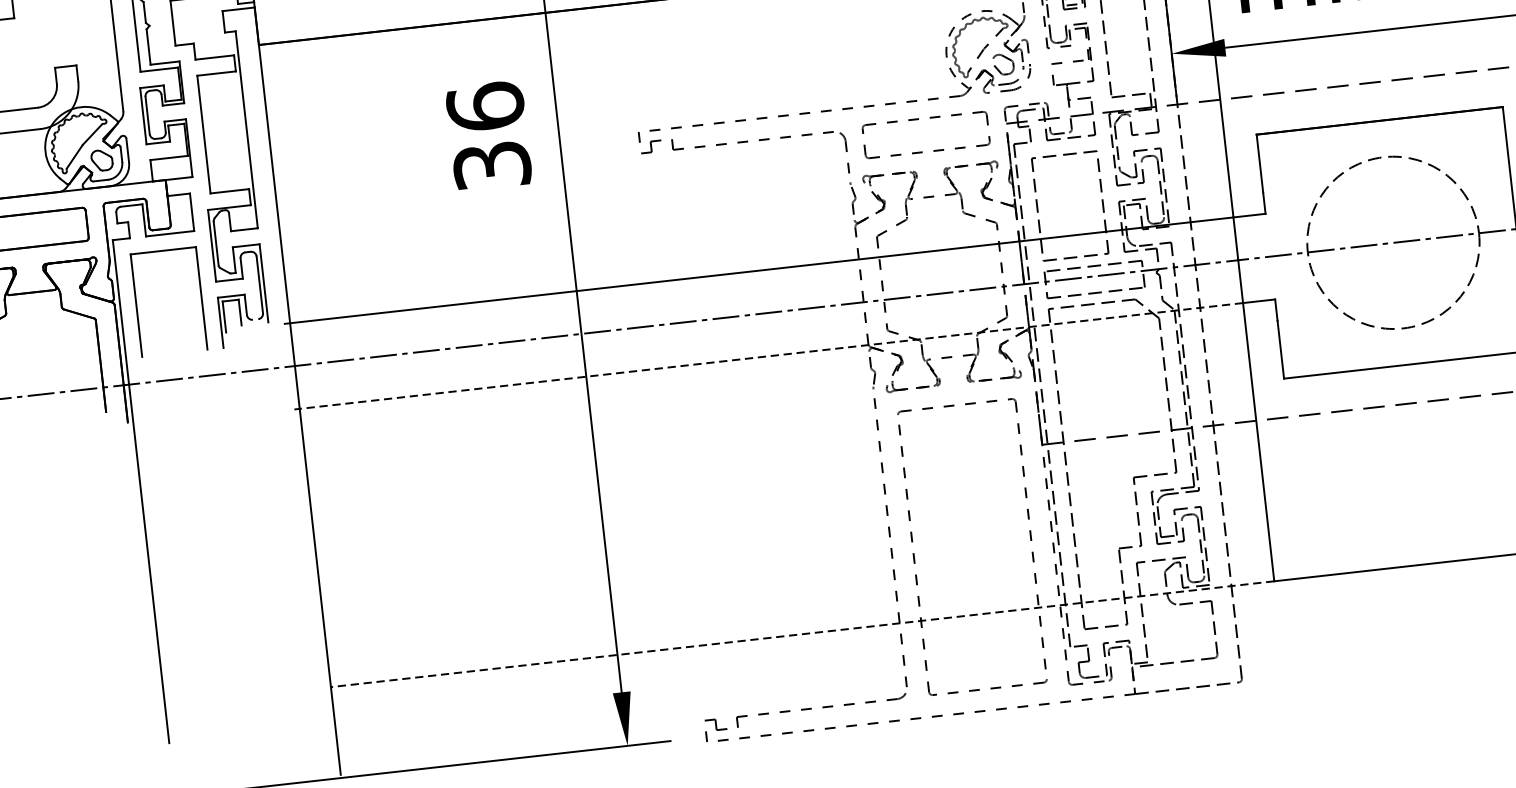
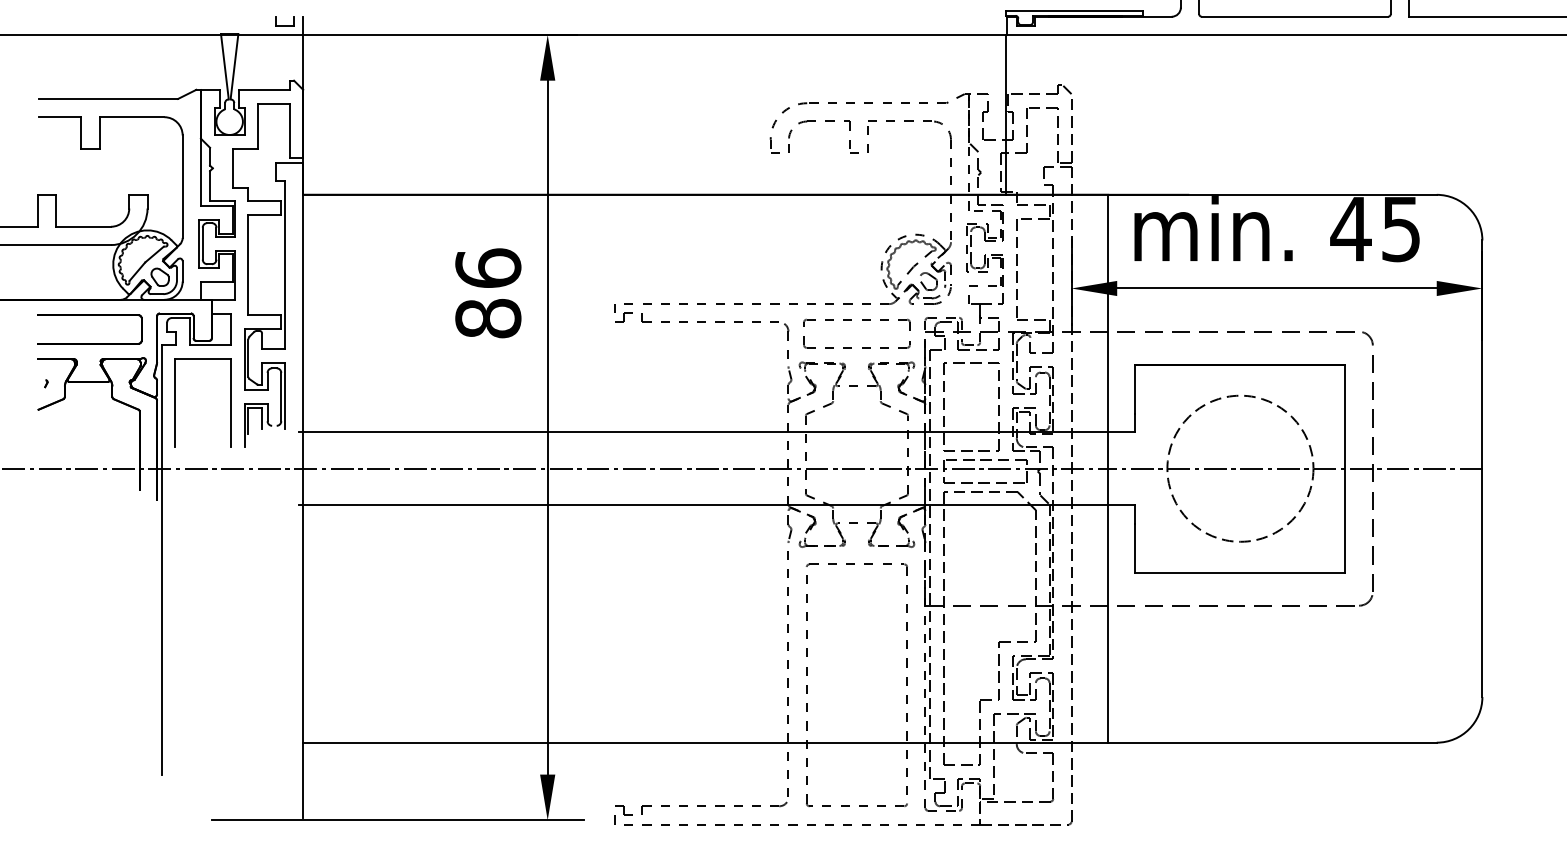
text: (492, 165) -> (488, 318), 36 -> 86
line: (768, 356) -> (703, 505), dashed -> solid
line: (802, 634) -> (705, 742), dashed -> solid

